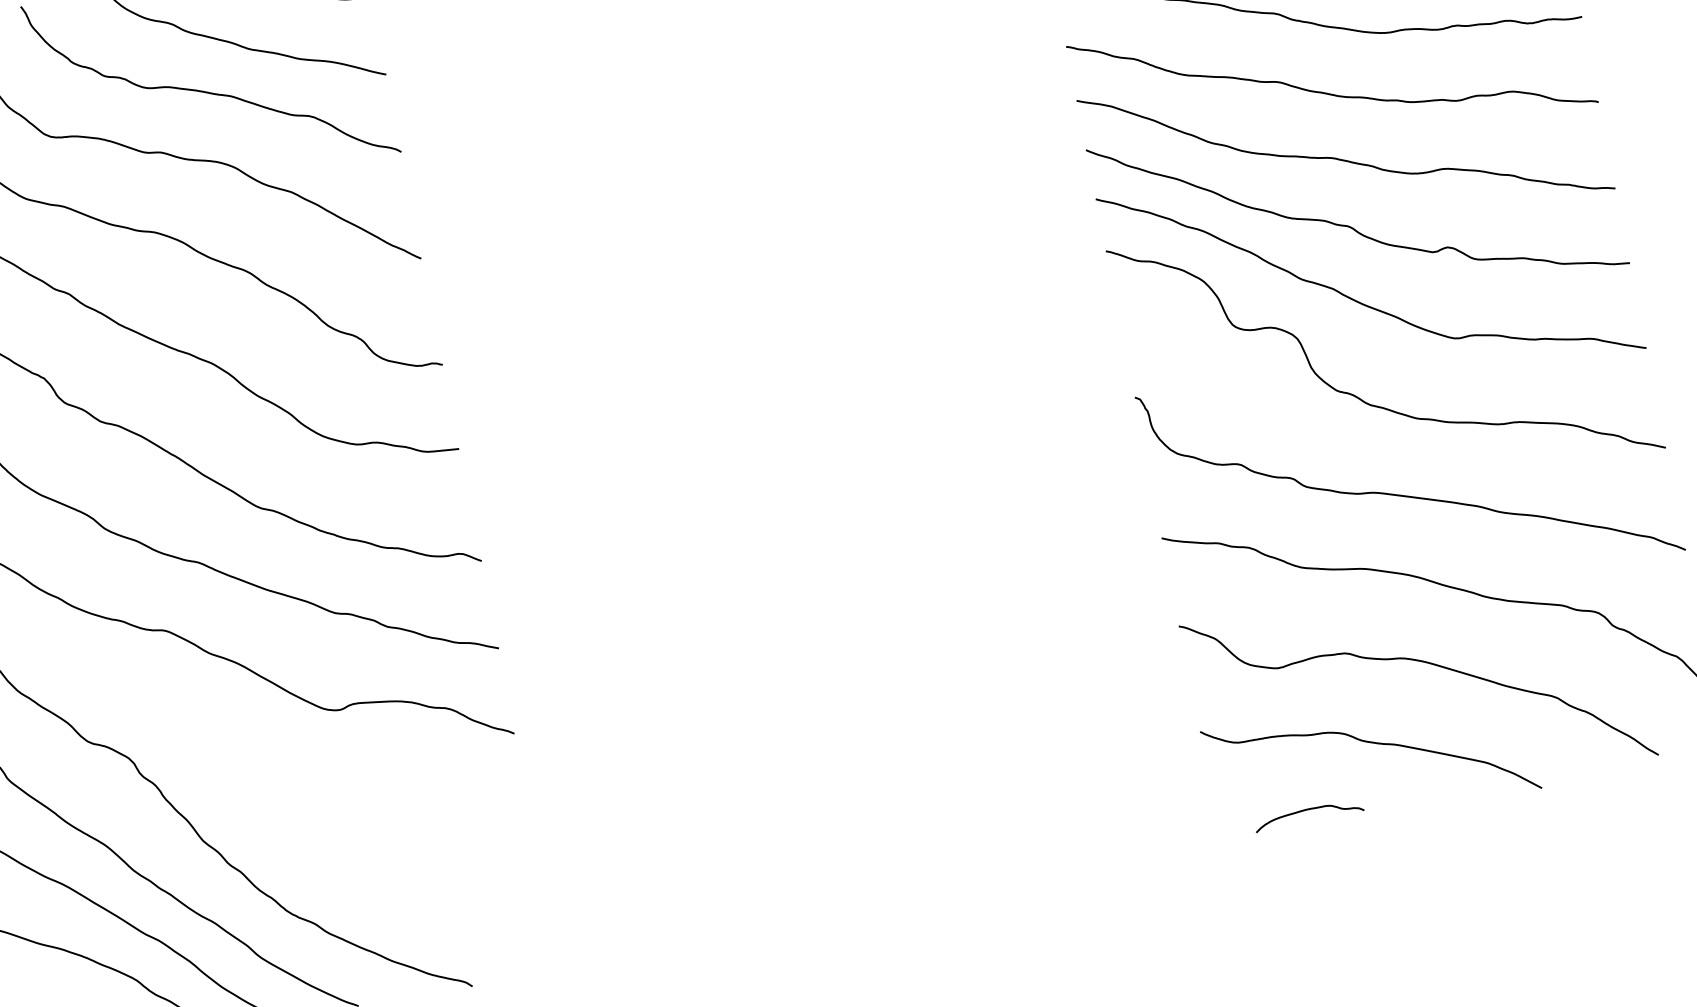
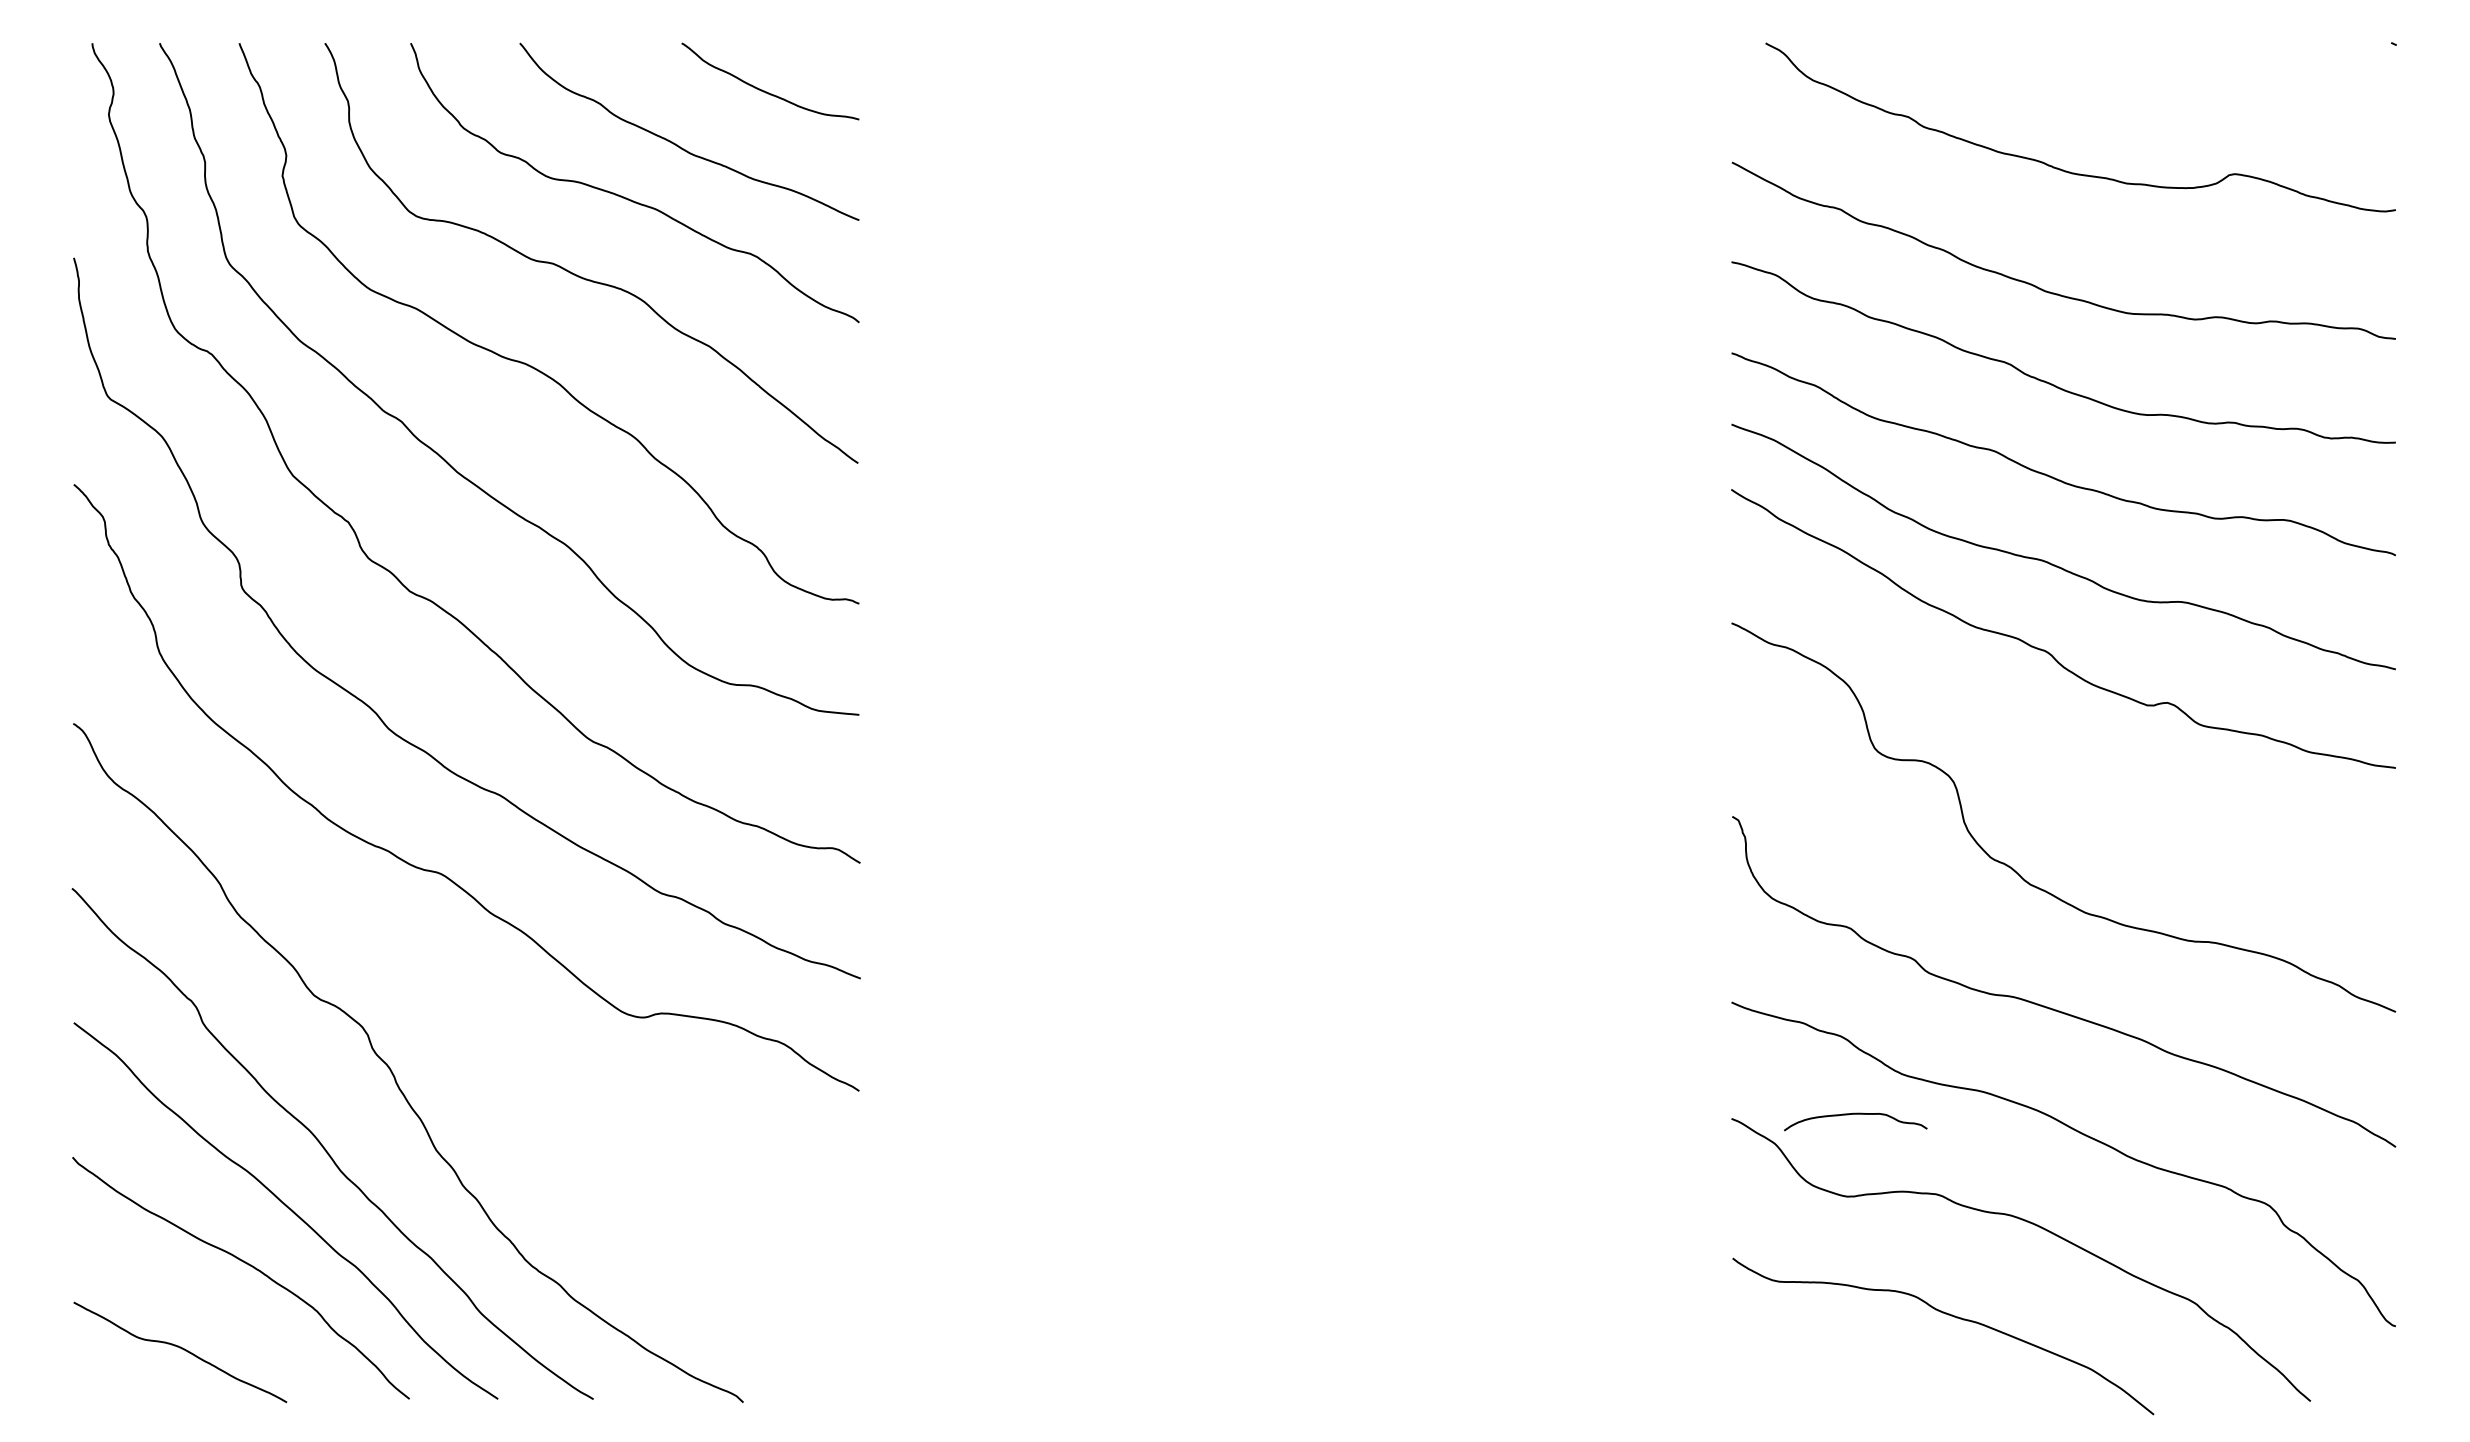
curve: (1359, 301) -> (2042, 750), removed
curve: (1307, 809) -> (1855, 1114), moved

